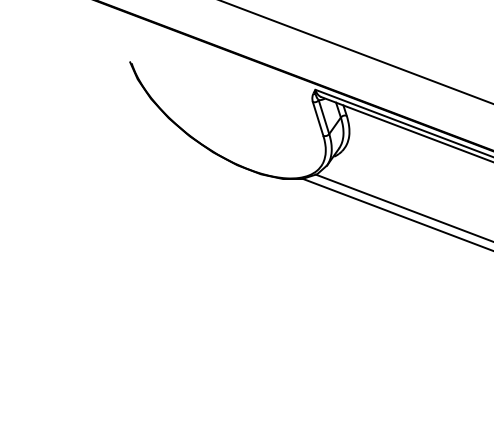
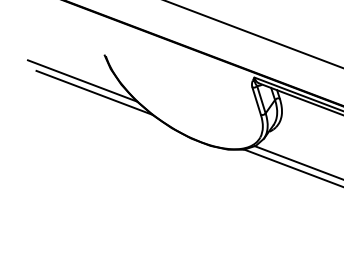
line: (102, 93) -> (82, 80), added
line: (117, 108) -> (94, 92), added

